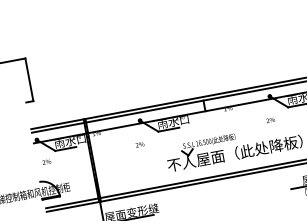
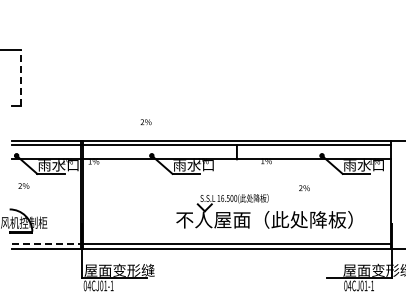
line: (29, 79) -> (21, 77), solid -> dashed
text: (270, 120) -> (304, 188), moved
text: (139, 145) -> (145, 122), moved
line: (72, 203) -> (46, 244), solid -> dashed

